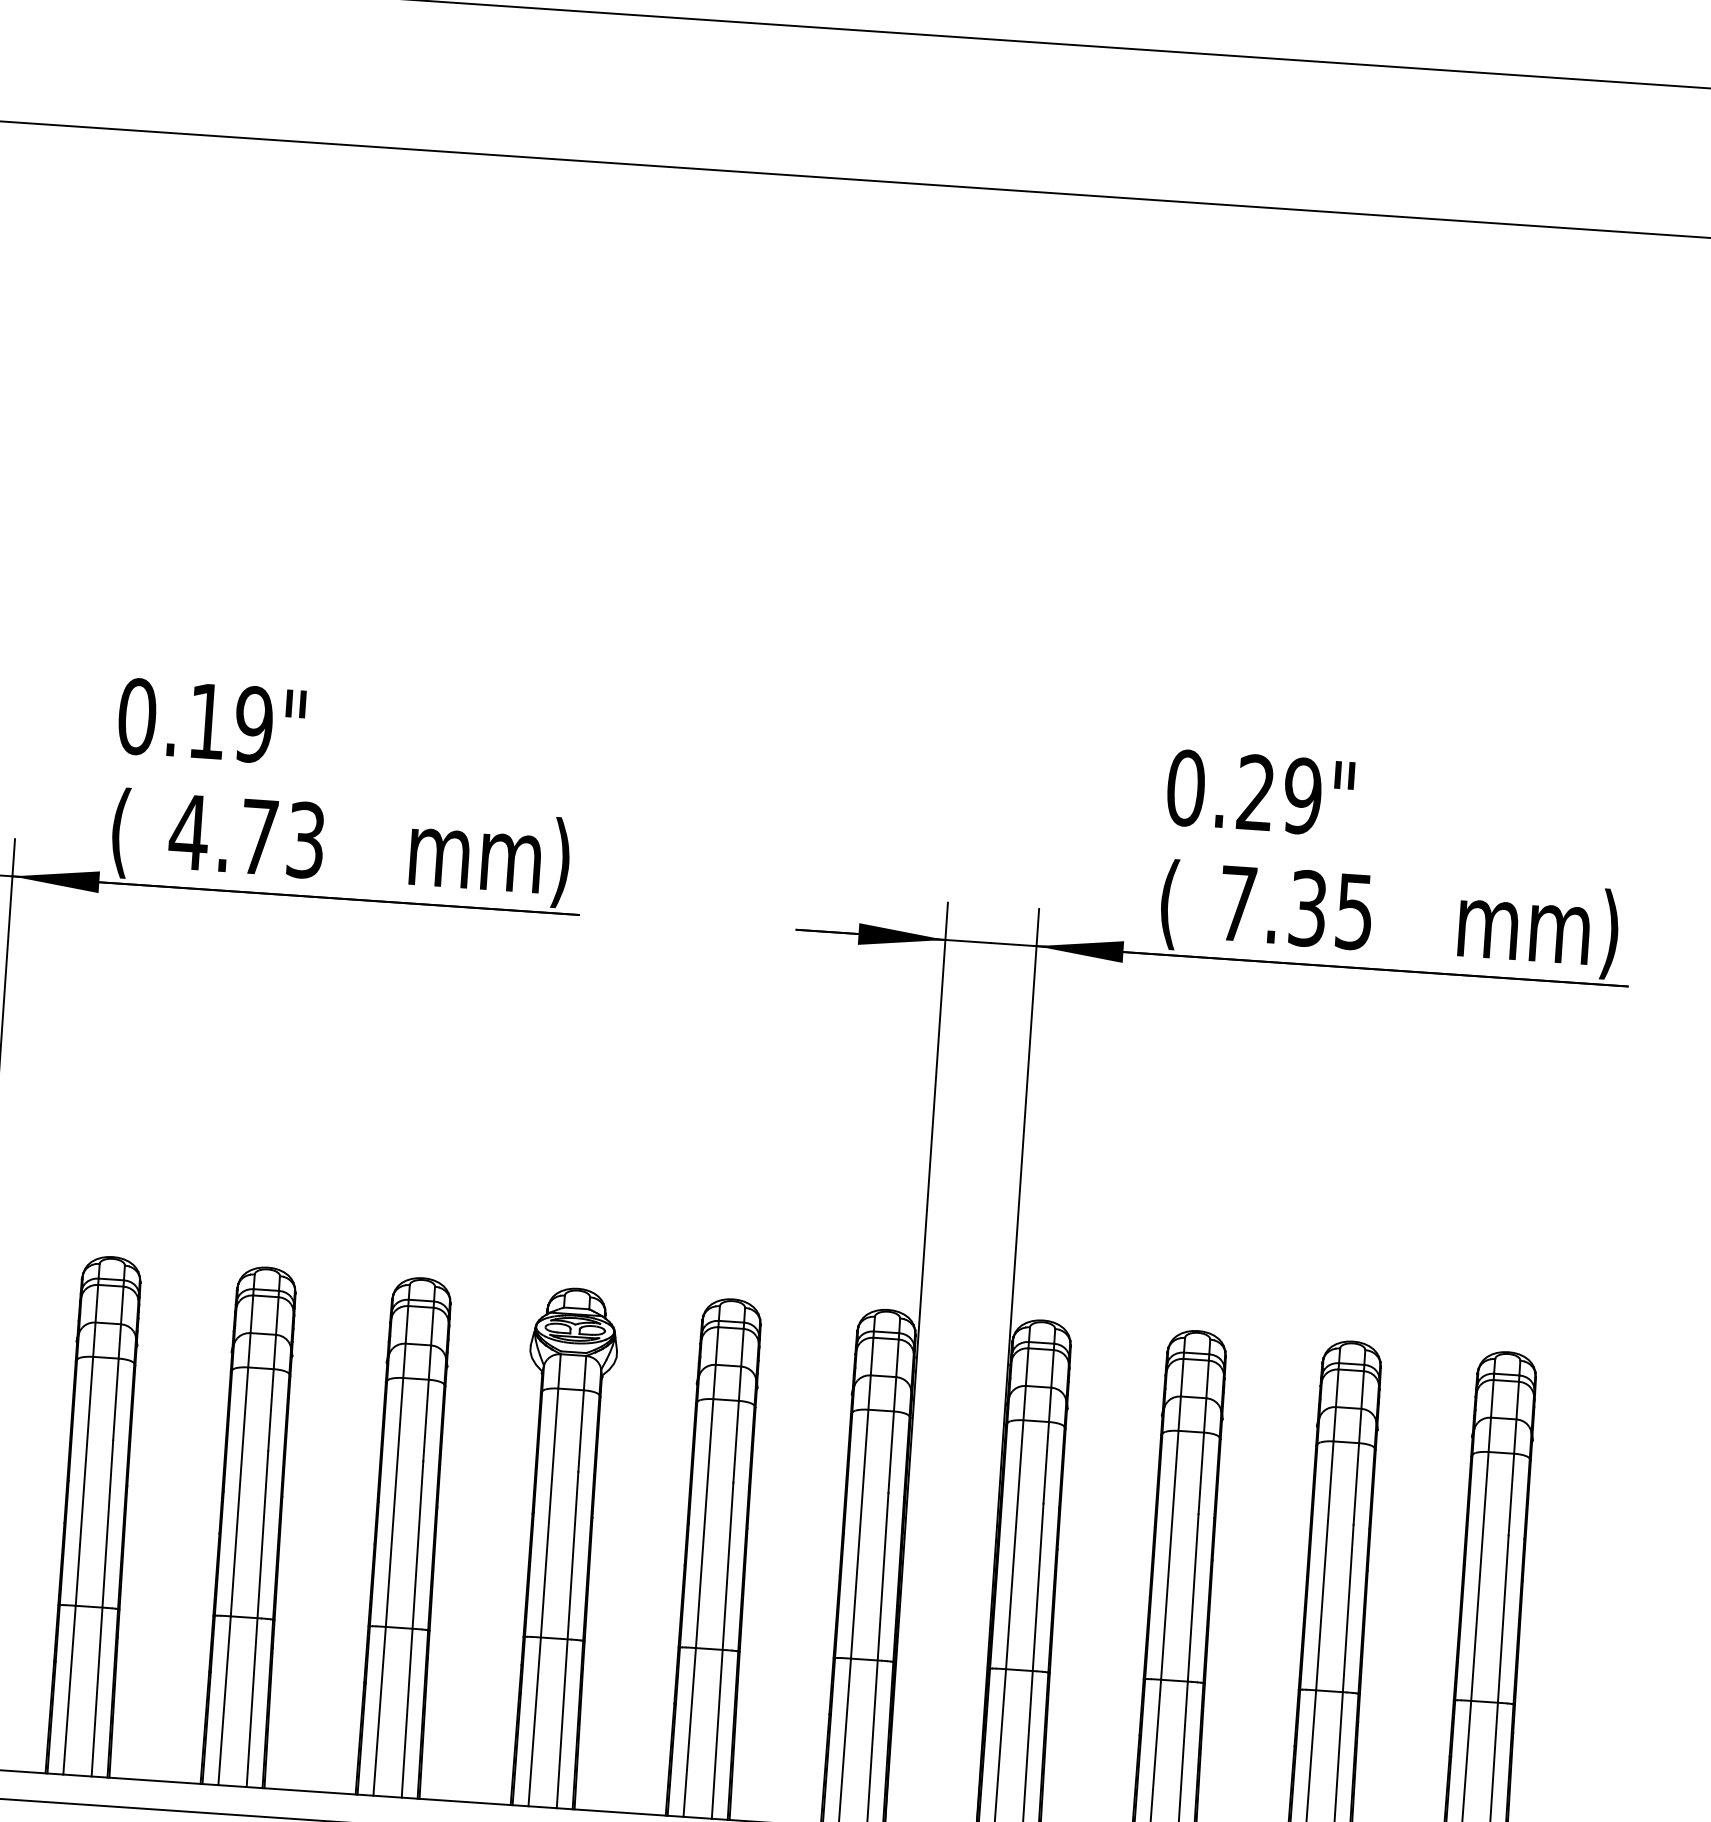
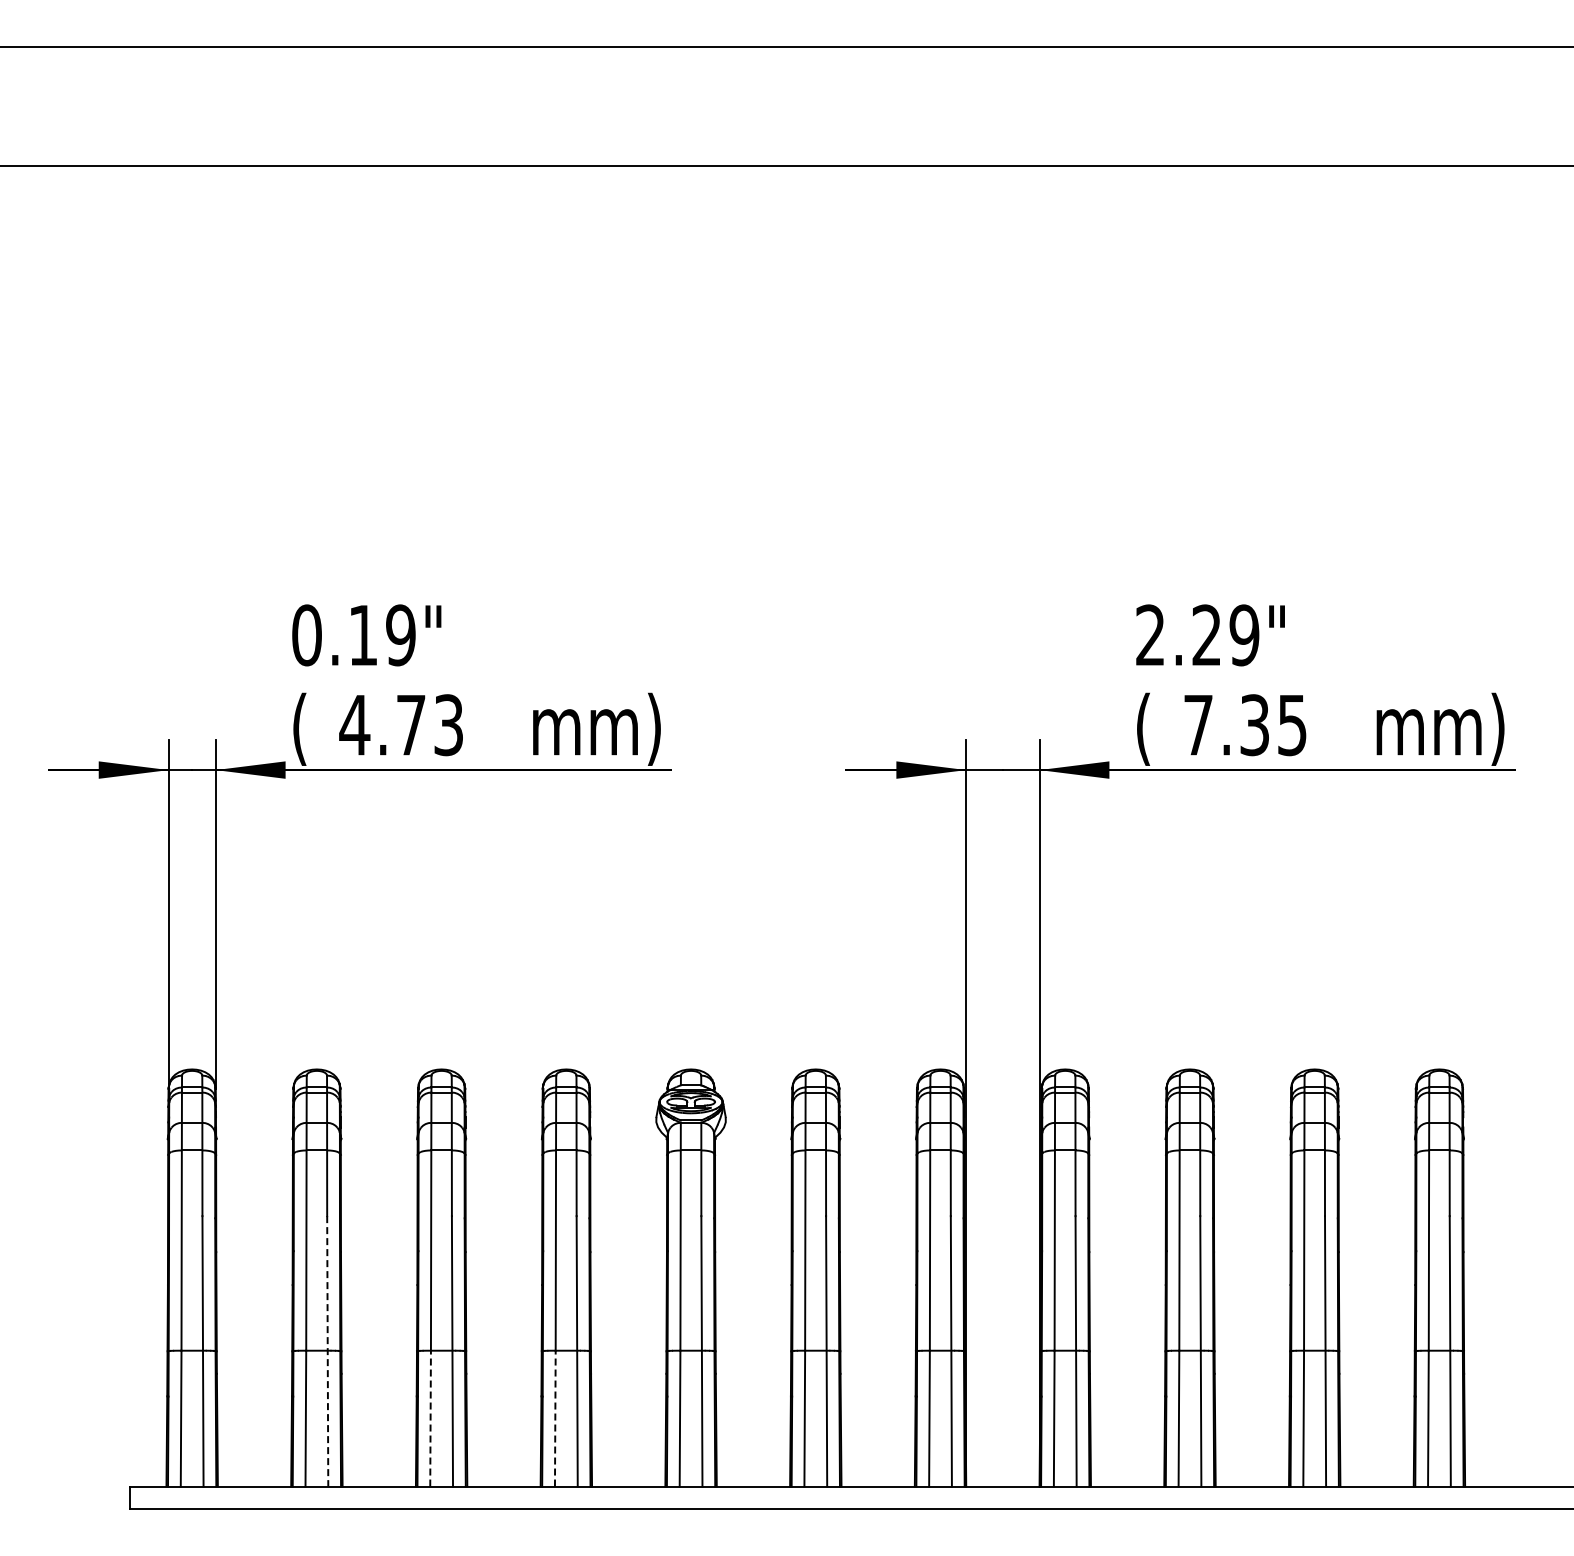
text: (1185, 788) -> (1150, 635), 0.29" -> 2.29"
line: (102, 1608) -> (327, 1351), solid -> dashed
line: (224, 1700) -> (430, 1418), solid -> dashed
line: (379, 1711) -> (555, 1418), solid -> dashed

